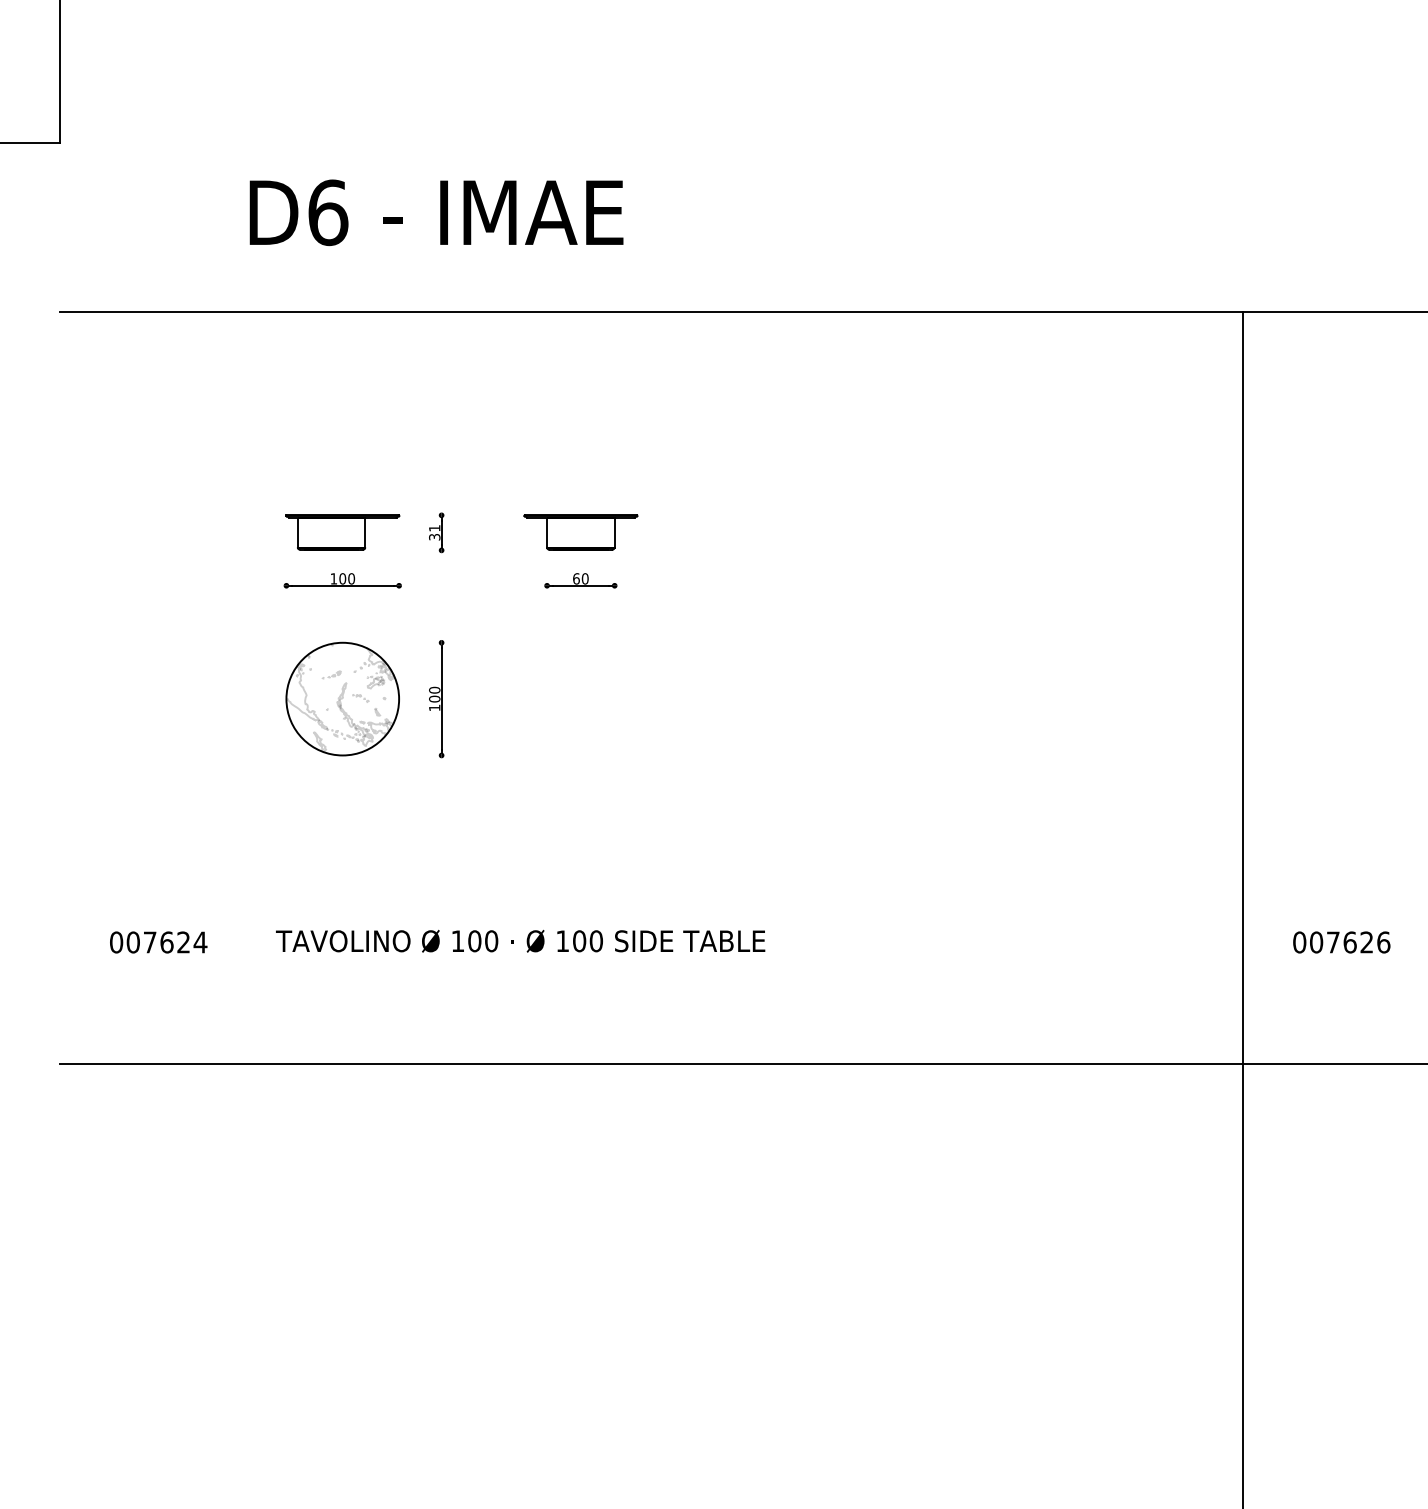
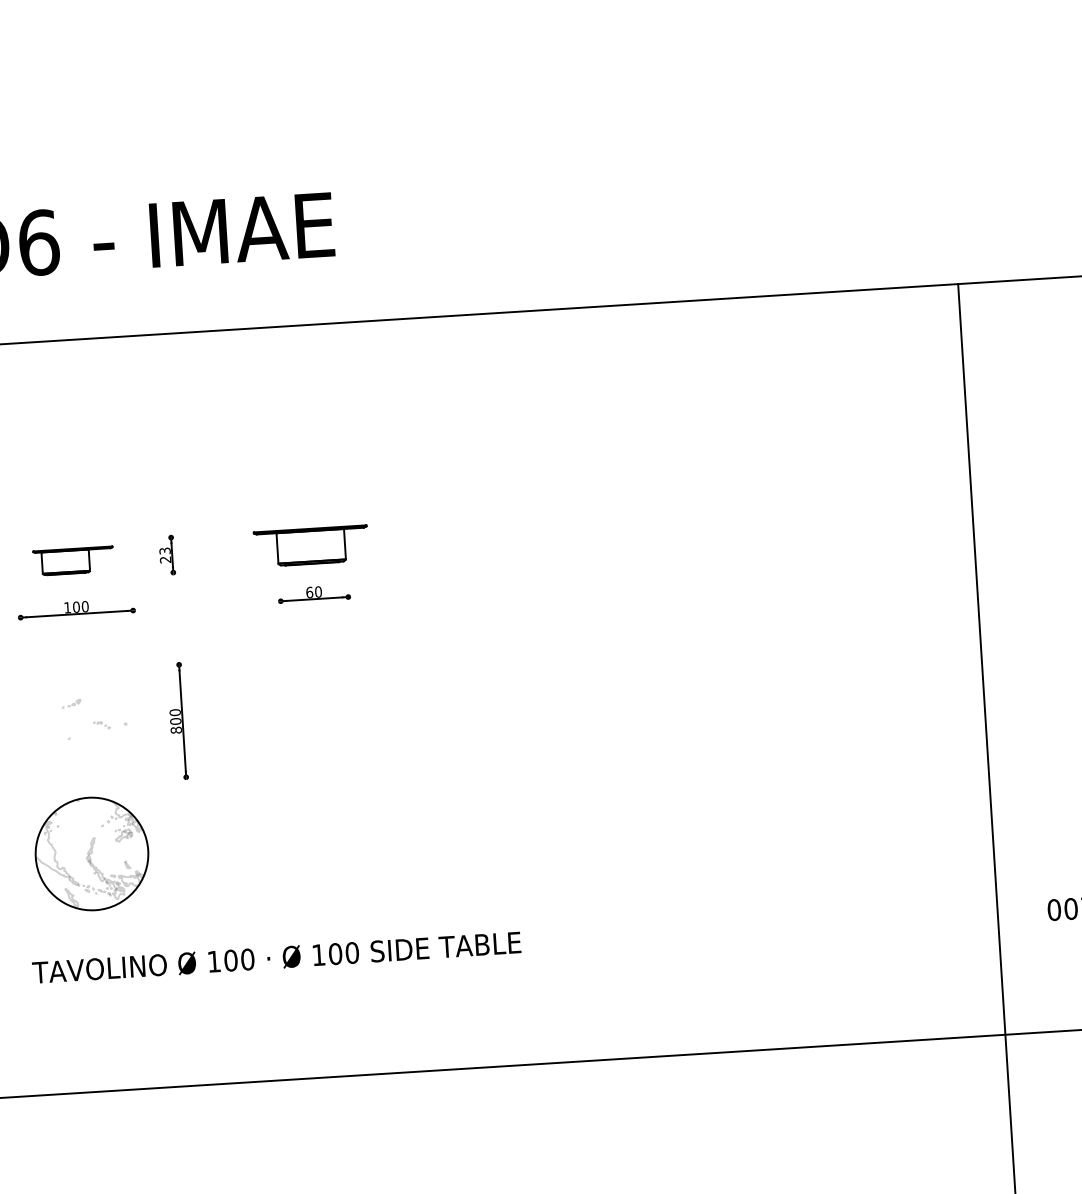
part: (342, 532) -> (73, 560), size x0.7
text: (434, 532) -> (165, 555), 31 -> 23
part: (342, 698) -> (91, 853), moved
text: (434, 707) -> (176, 729), 100 -> 800

